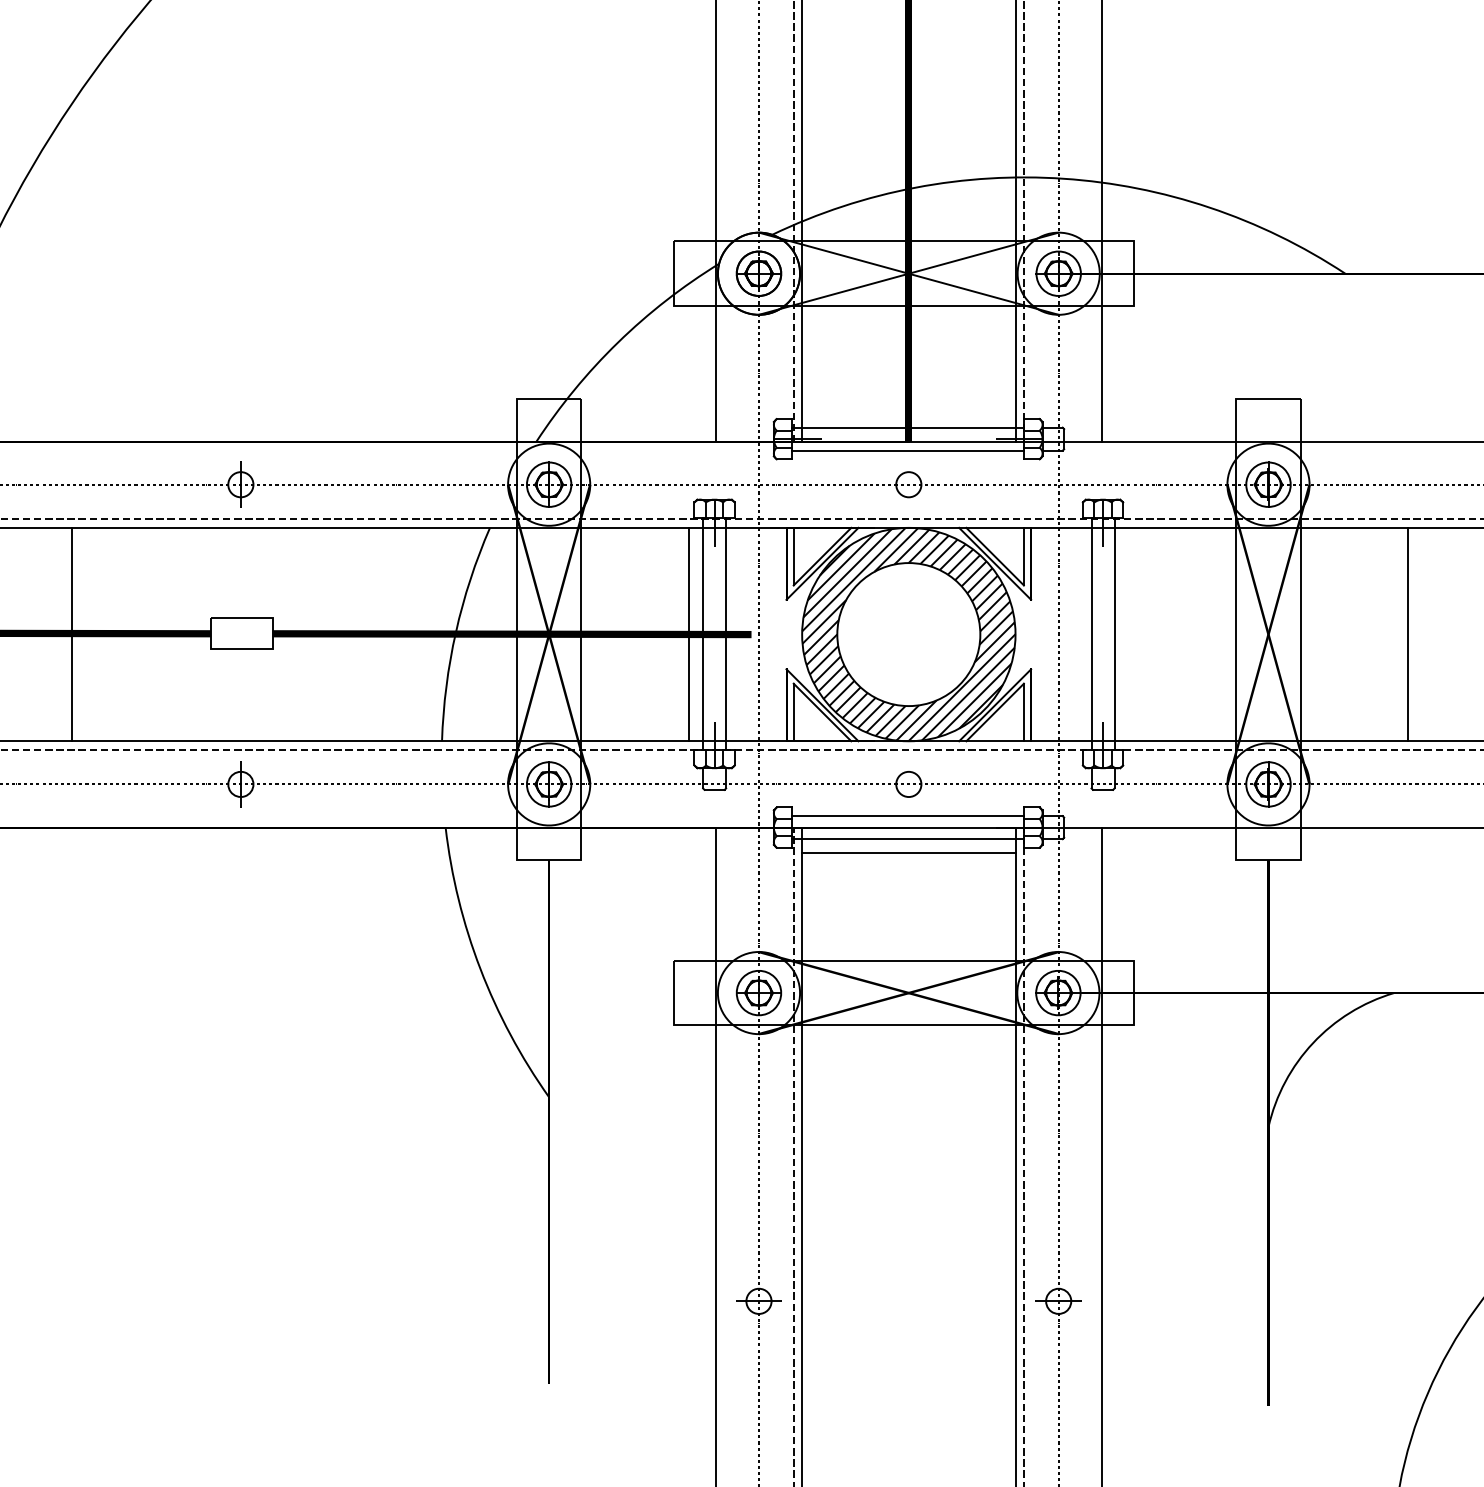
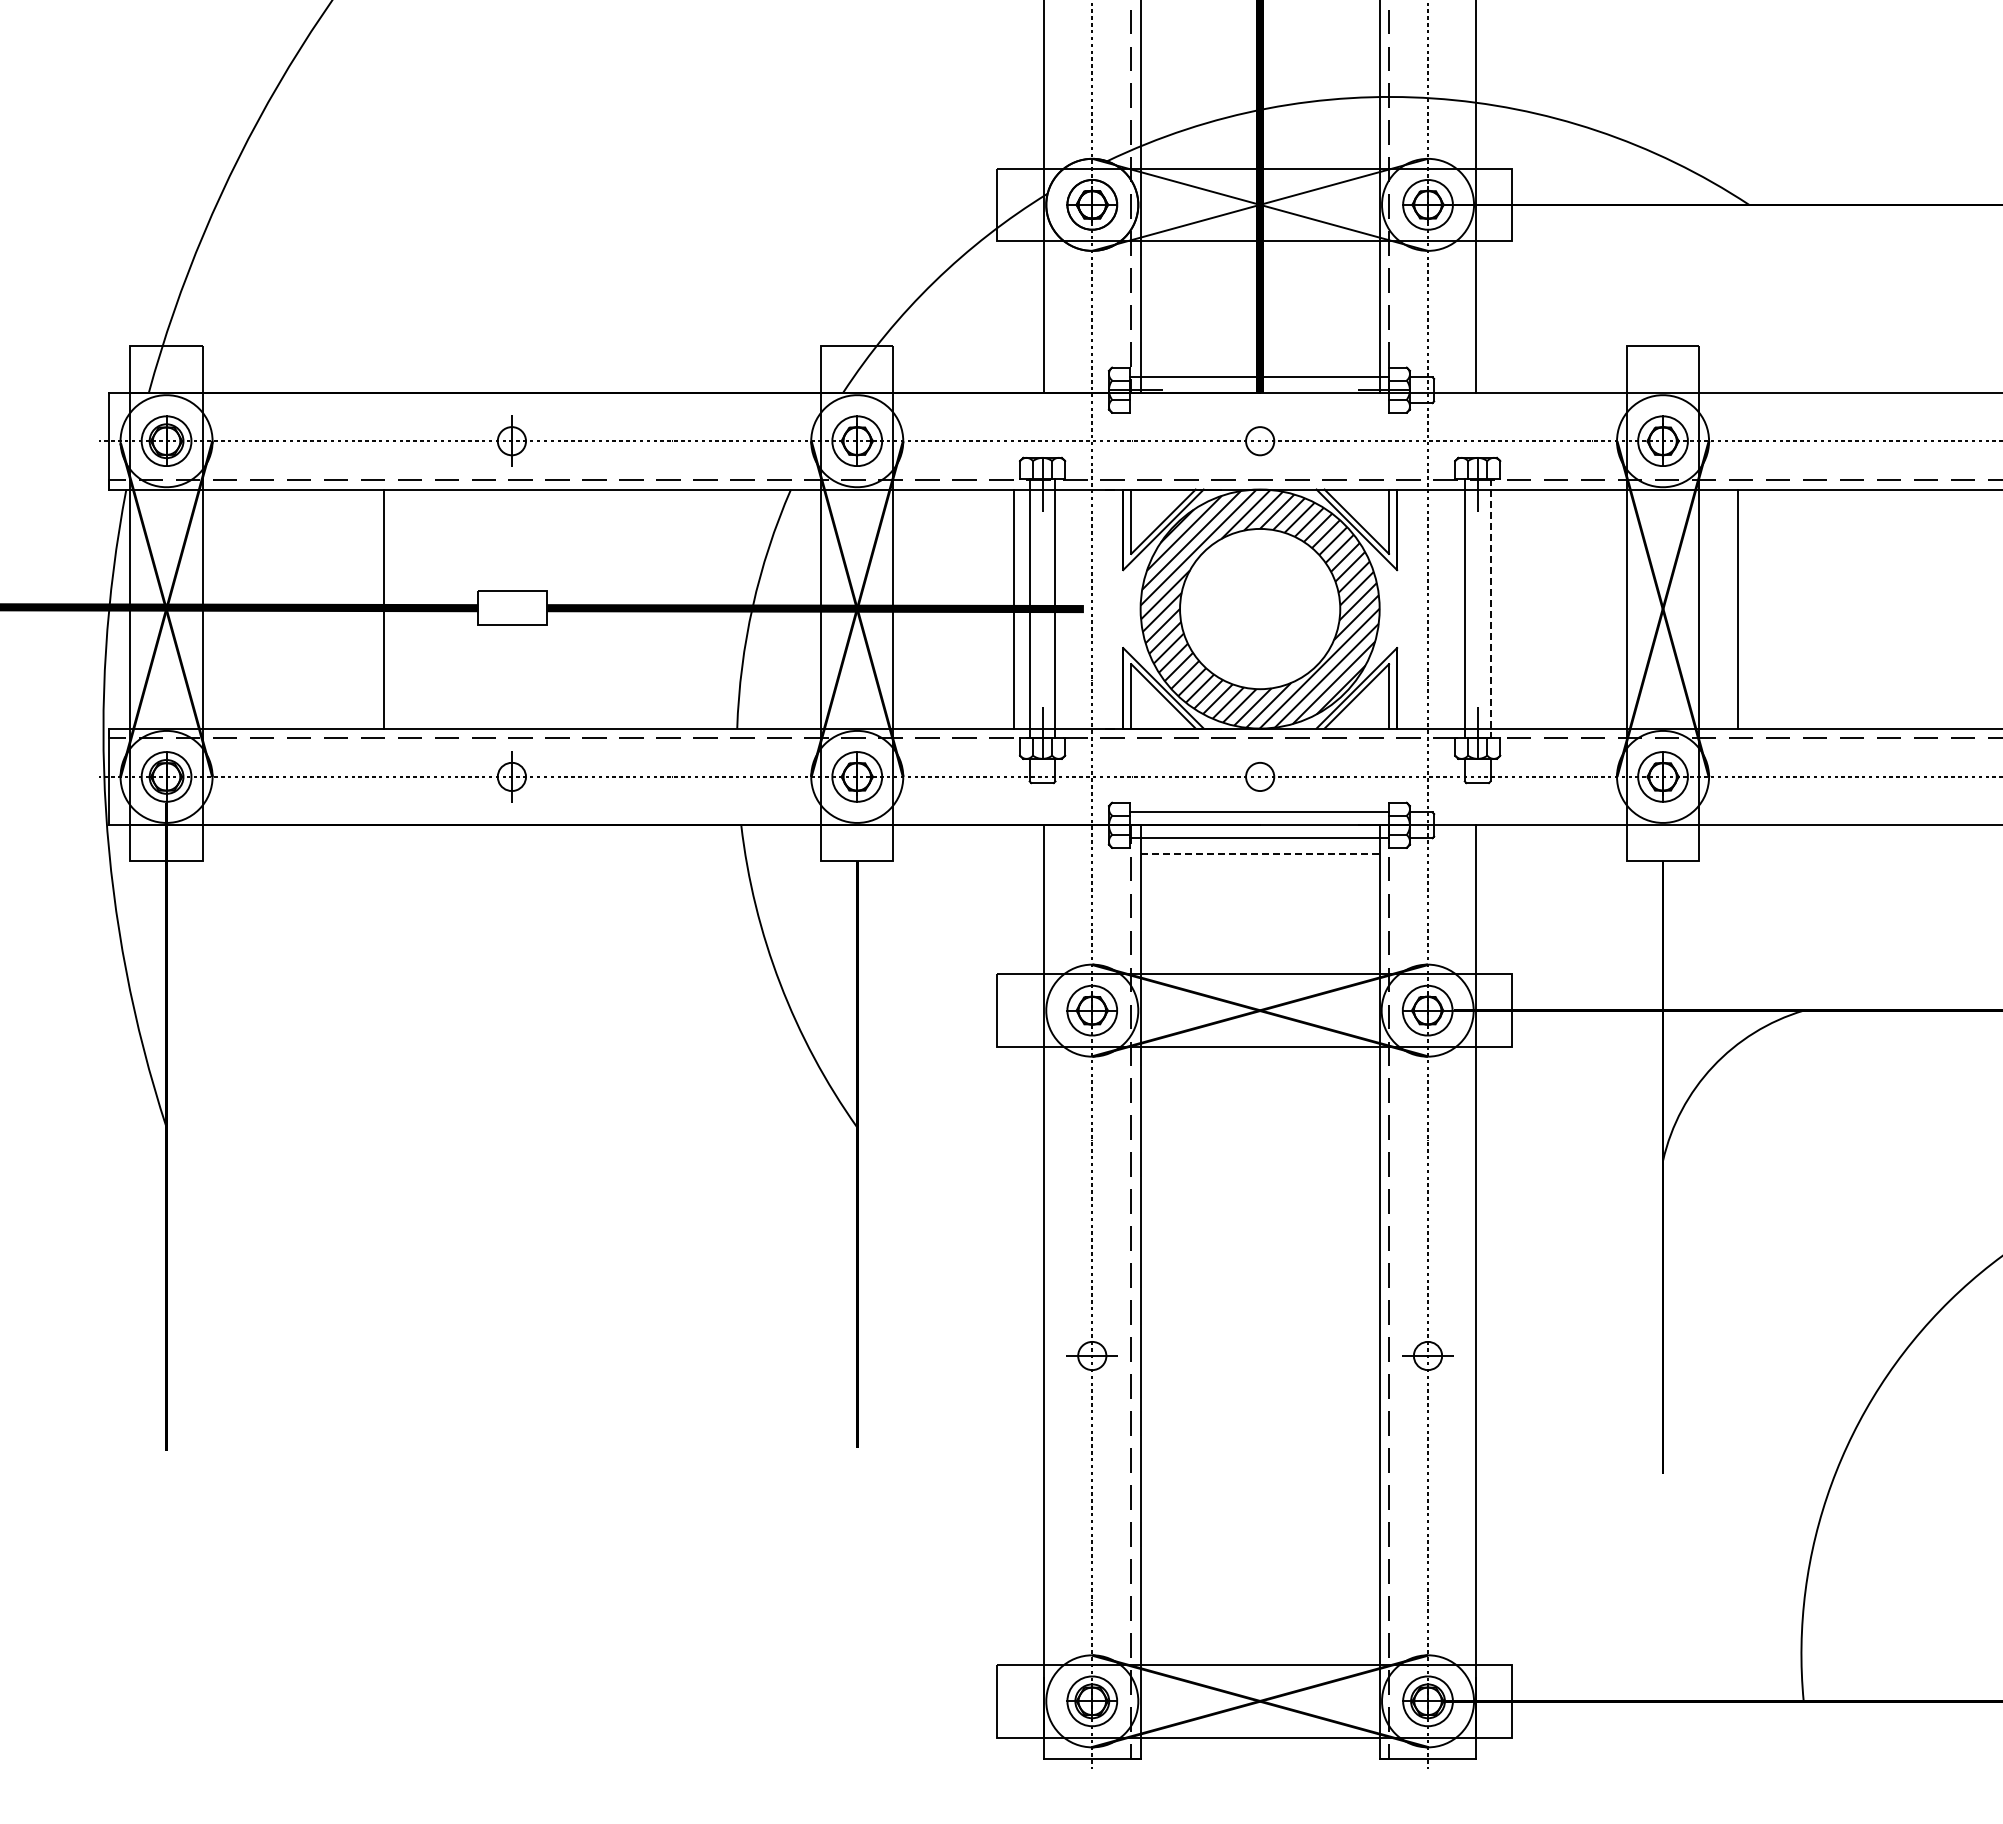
line: (908, 451) -> (1259, 403), removed
line: (72, 634) -> (384, 608), moved
line: (1114, 634) -> (1490, 608), solid -> dashed
line: (1408, 634) -> (1737, 608), moved
line: (909, 853) -> (1260, 854), solid -> dashed

